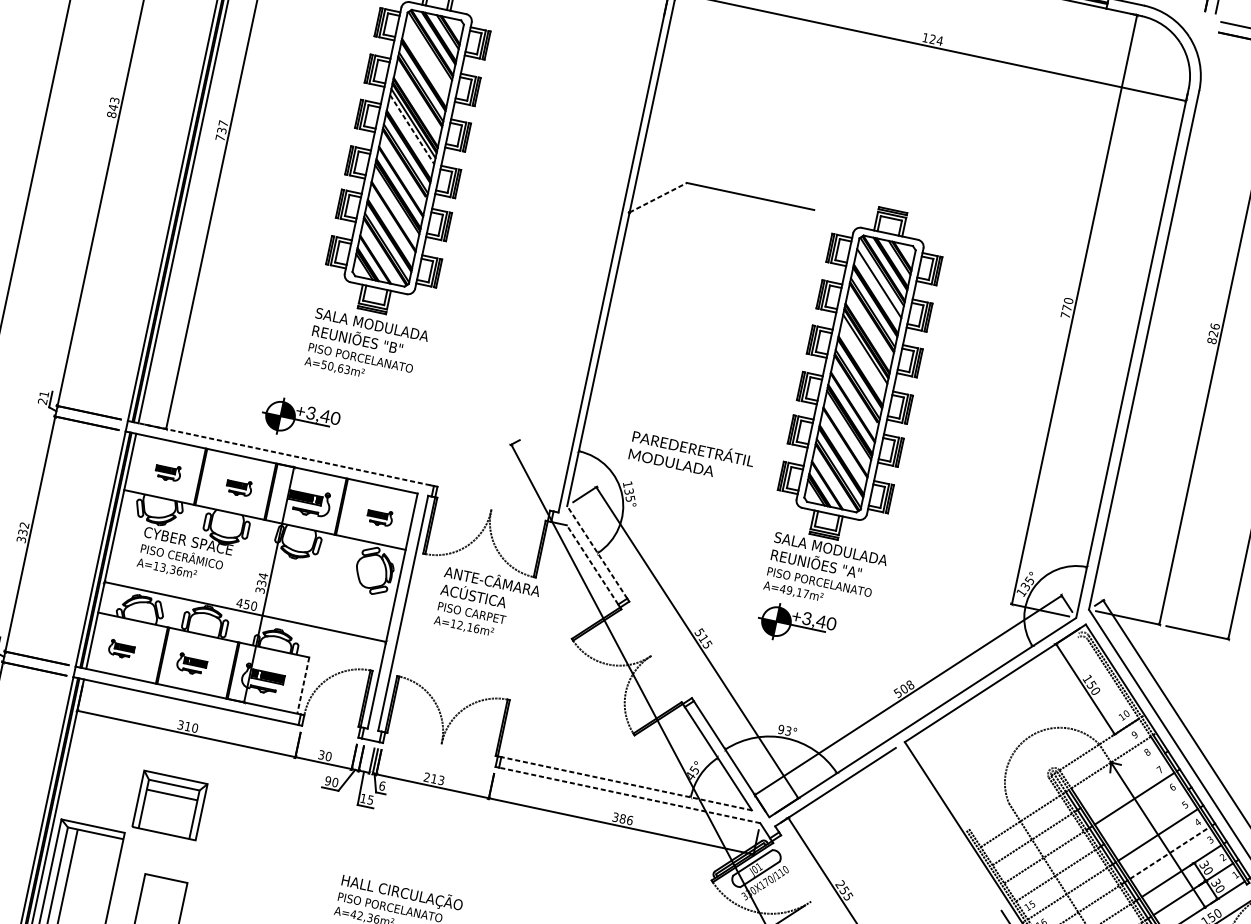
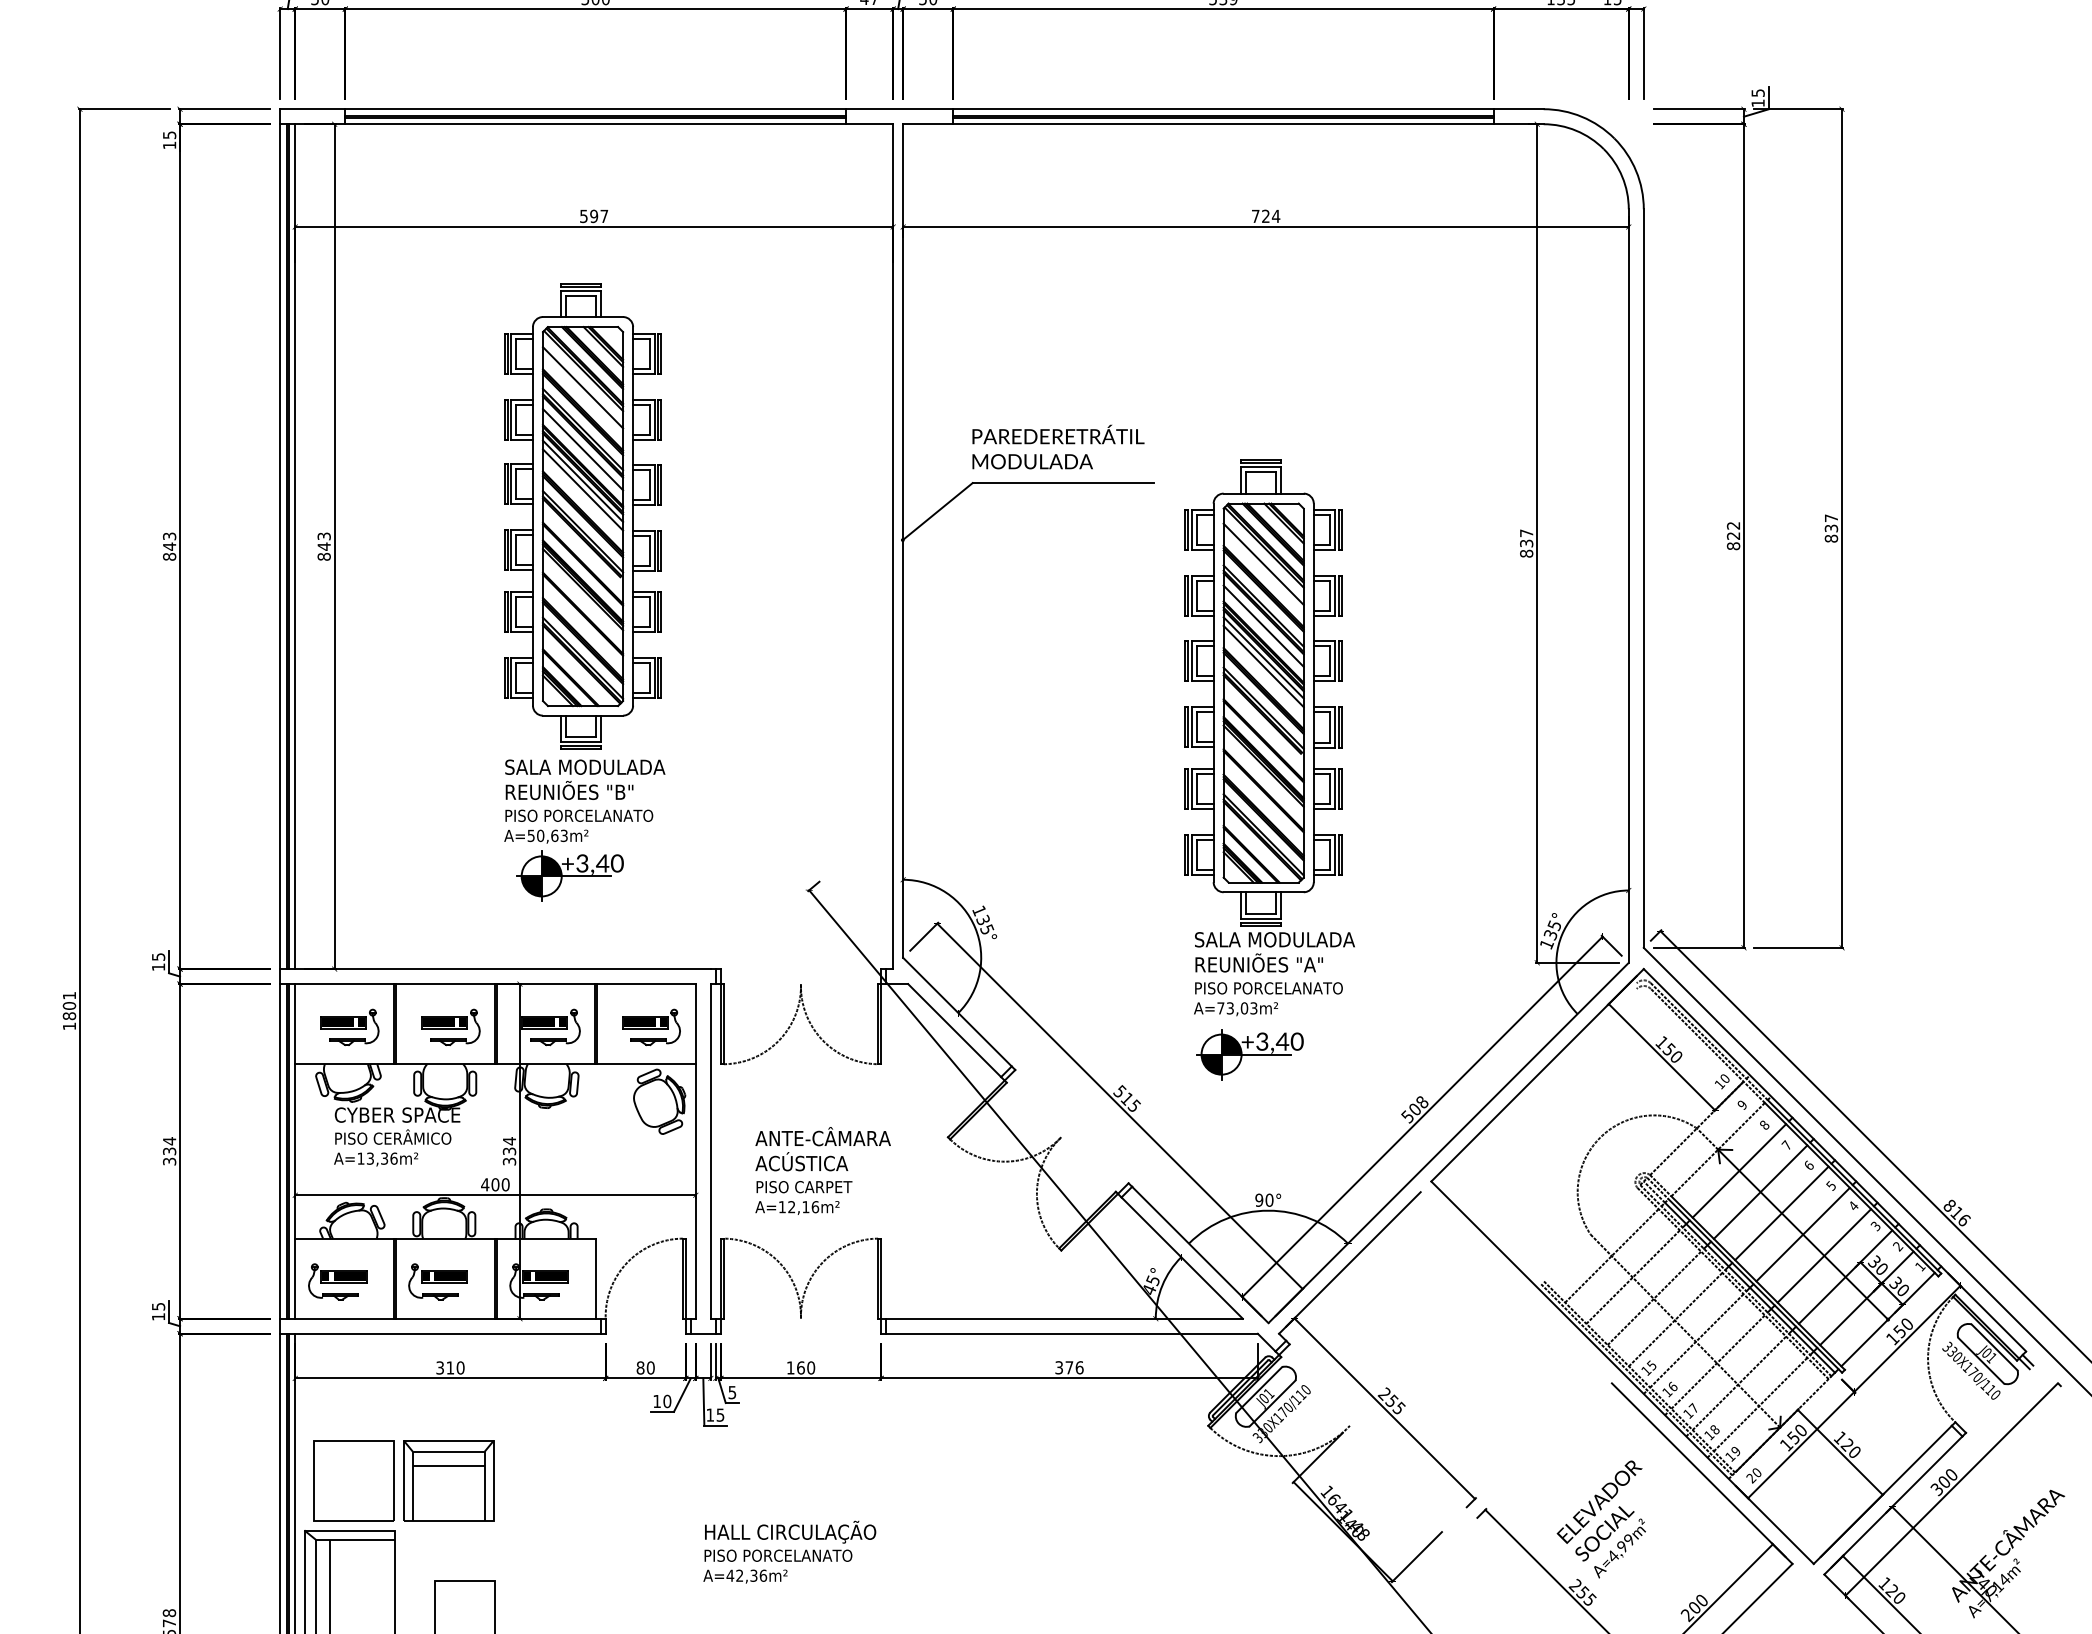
text: (925, 37) -> (1255, 215), 124 -> 724
line: (427, 57) -> (582, 387), added
line: (417, 101) -> (582, 449), added
text: (221, 130) -> (323, 546), 737 -> 843
line: (412, 130) -> (583, 490), dashed -> solid
line: (658, 197) -> (938, 511), dashed -> solid
text: (1066, 308) -> (1526, 543), 770 -> 837
line: (869, 326) -> (1263, 625), added
text: (1215, 326) -> (1733, 525), 826 -> 822
line: (863, 355) -> (1263, 666), added
text: (43, 398) -> (158, 962), 21 -> 15
part: (300, 419) -> (569, 875), moved
line: (284, 454) -> (503, 969), dashed -> solid
text: (691, 456) -> (1058, 446), moved
part: (167, 472) -> (349, 1027), size x1.67
part: (238, 487) -> (450, 1027), size x1.67
part: (380, 517) -> (651, 1027), size x1.67
text: (24, 525) -> (169, 1141), 332 -> 334
line: (597, 552) -> (957, 1012), dashed -> solid
line: (592, 564) -> (954, 1030), dashed -> solid
text: (794, 591) -> (1237, 1008), A=49,17m² -> A=73,03m²
text: (246, 604) -> (495, 1184), 450 -> 400
text: (487, 604) -> (822, 1170), moved
part: (121, 649) -> (337, 1281), size x1.67
part: (191, 663) -> (437, 1281), size x1.43
line: (303, 686) -> (595, 1279), dashed -> solid
text: (788, 730) -> (1269, 1199), 93° -> 90°
text: (321, 754) -> (640, 1367), 30 -> 80
text: (433, 778) -> (800, 1367), 213 -> 160
line: (1123, 780) -> (1739, 1170), added
text: (328, 781) -> (657, 1401), 90 -> 10
line: (626, 783) -> (1063, 1318), dashed -> solid
text: (382, 785) -> (732, 1392), 6 -> 5
part: (103, 791) -> (353, 1480), added
line: (629, 795) -> (1071, 1333), dashed -> solid
line: (1146, 816) -> (1781, 1213), added
text: (622, 818) -> (1069, 1367), 386 -> 376
line: (1170, 852) -> (1824, 1255), dashed -> solid

